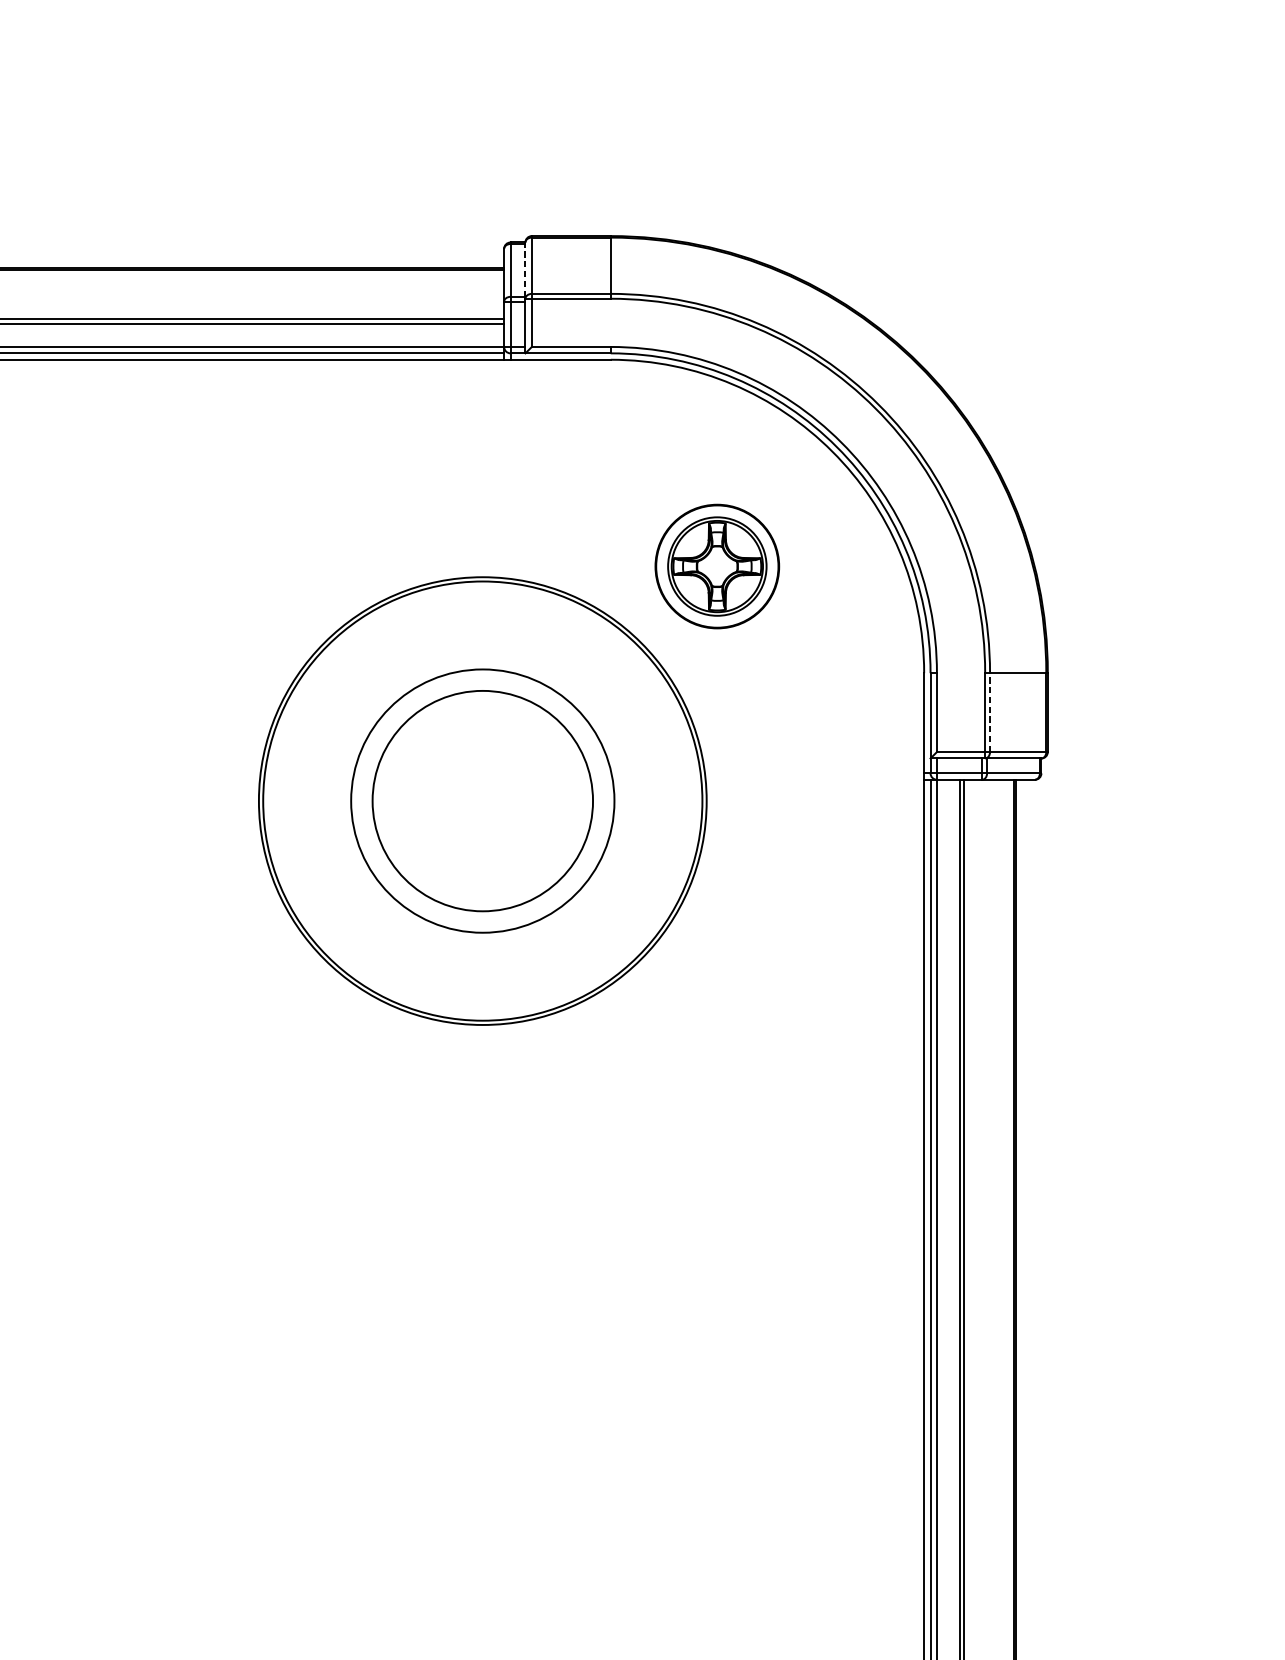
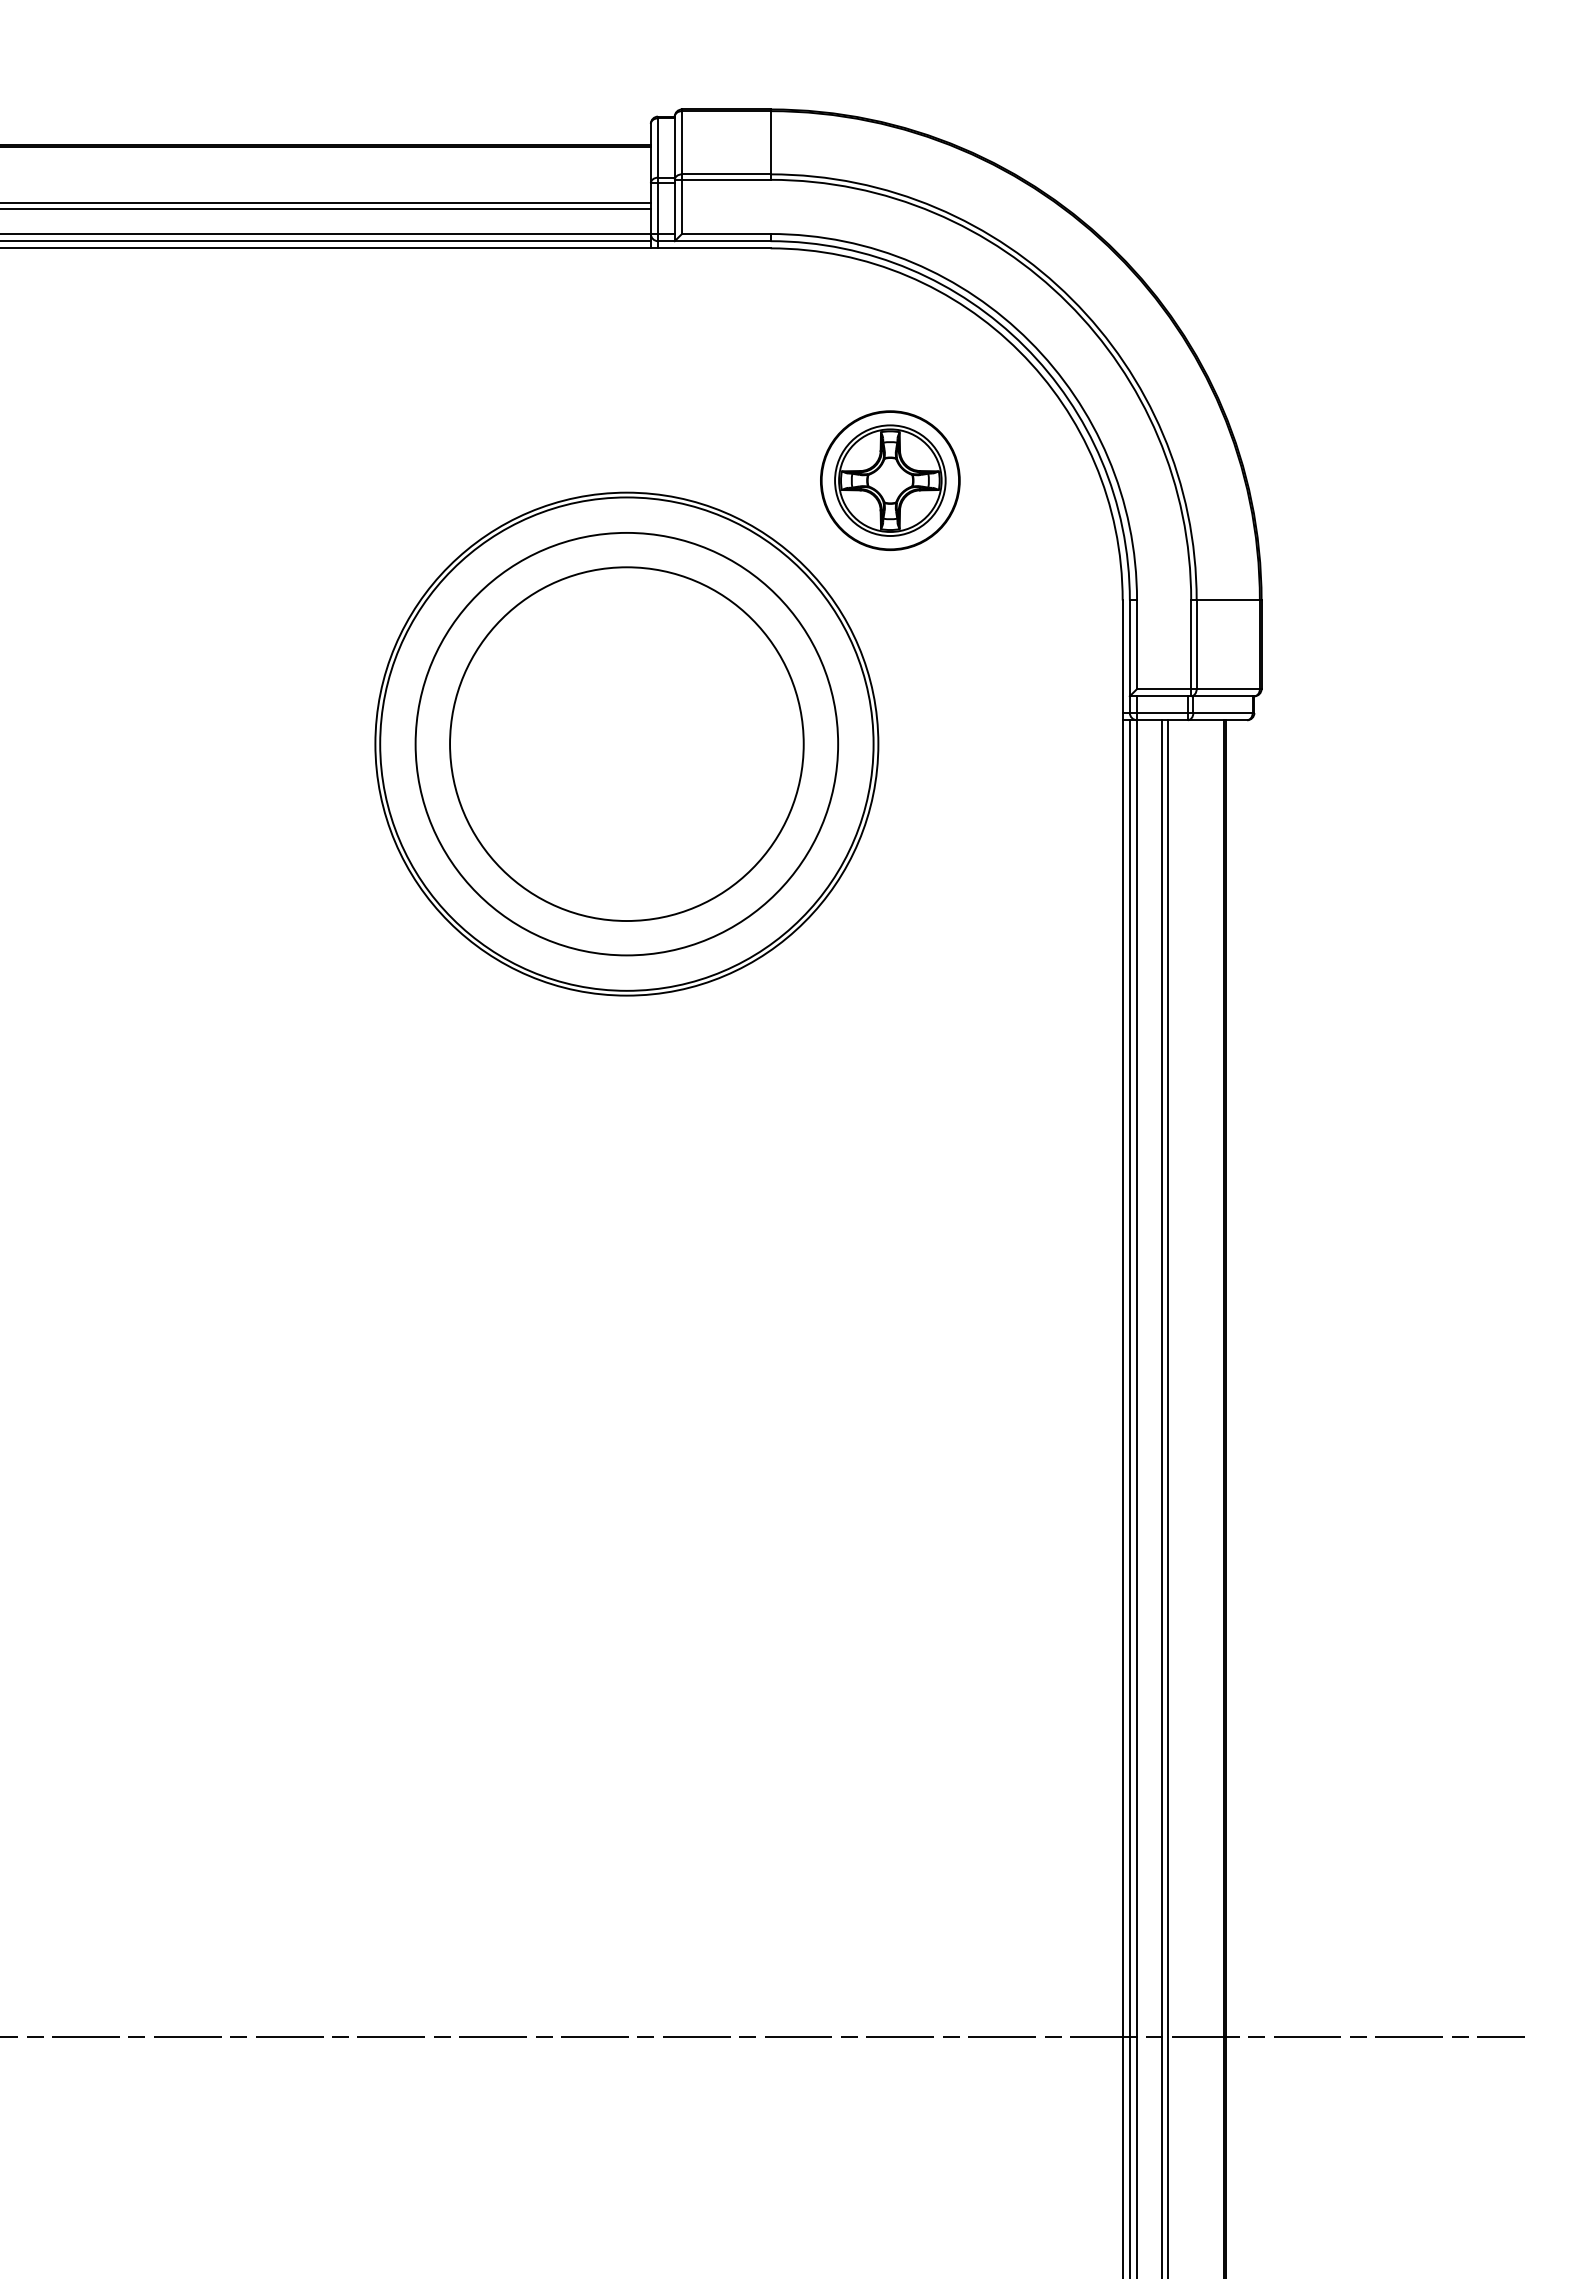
line: (525, 270) -> (674, 148), dashed -> solid
line: (989, 712) -> (1196, 644), dashed -> solid
circle: (482, 800) -> (626, 743), size x1.43
circle: (482, 801) -> (626, 744), size x1.43

